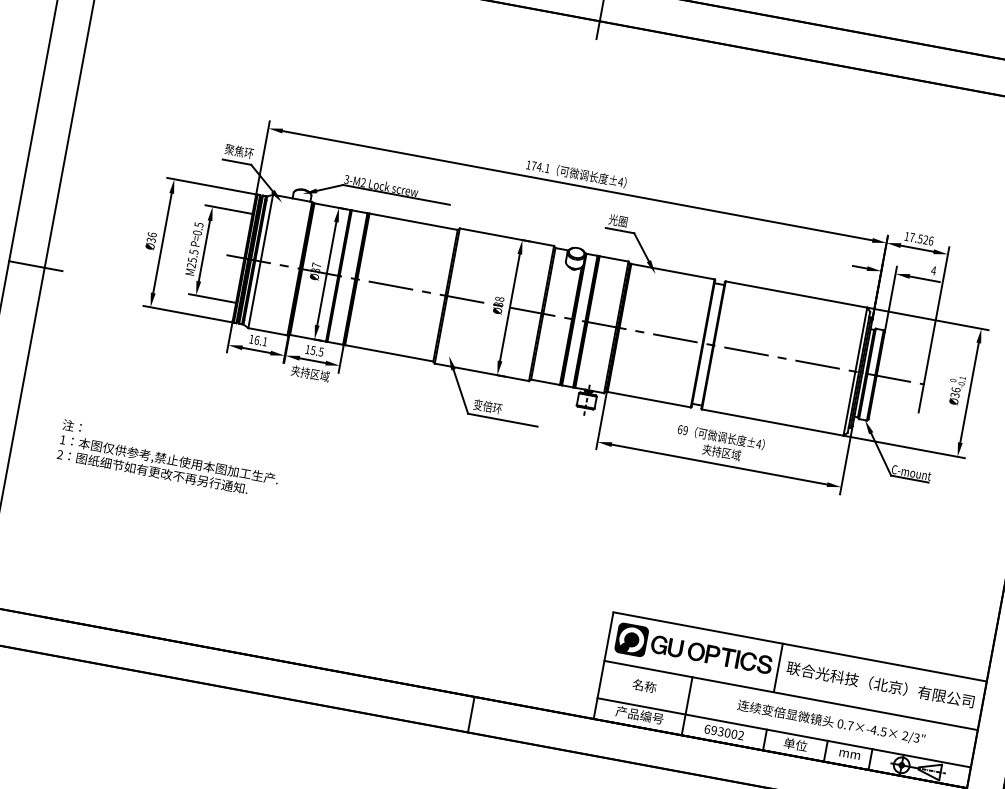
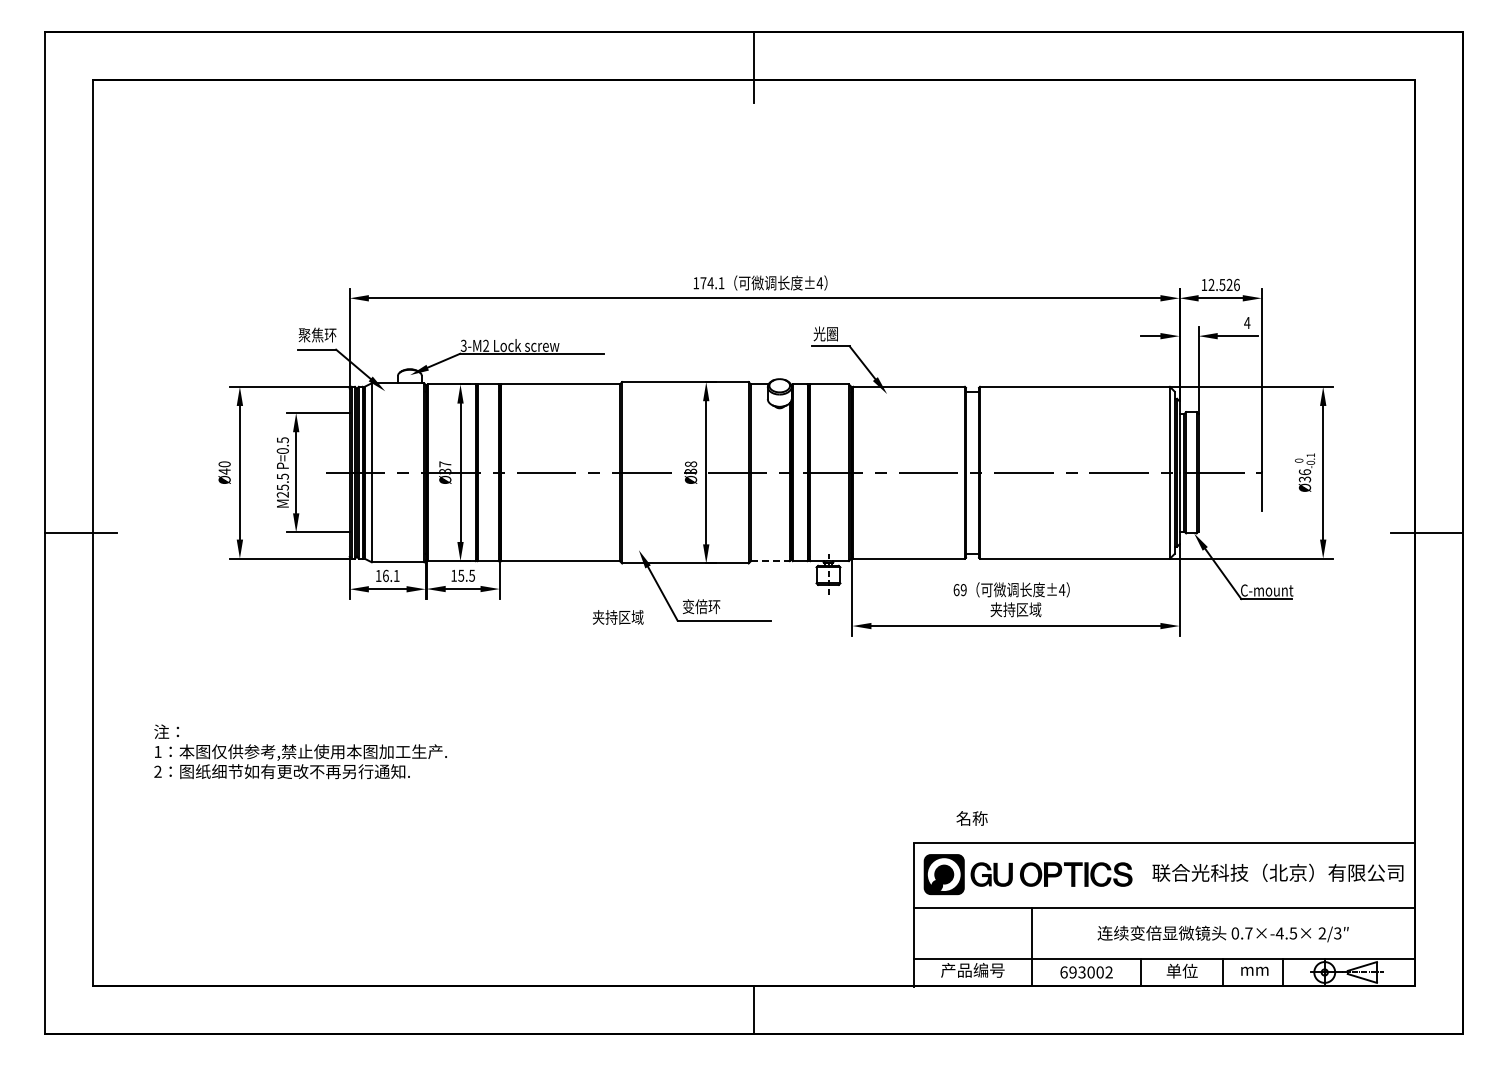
text: (151, 237) -> (224, 467), Ø36 -> Ø40
text: (912, 237) -> (1211, 284), 17.526 -> 12.526
text: (310, 373) -> (618, 617), moved
line: (545, 382) -> (770, 561), solid -> dashed
line: (778, 667) -> (1141, 875), removed
text: (644, 686) -> (971, 818), moved

